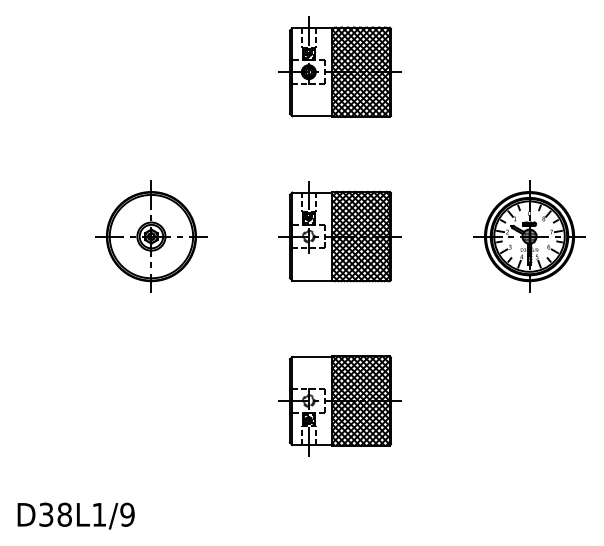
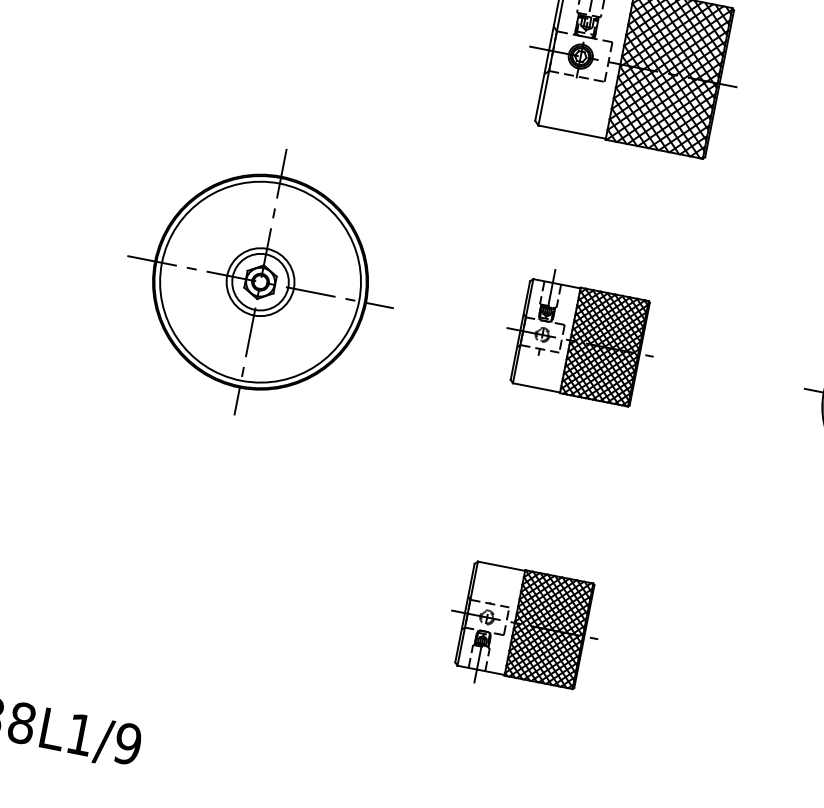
part: (339, 231) -> (579, 335), size x0.7
part: (151, 236) -> (260, 281), size x1.4
part: (339, 405) -> (522, 629), size x0.7

